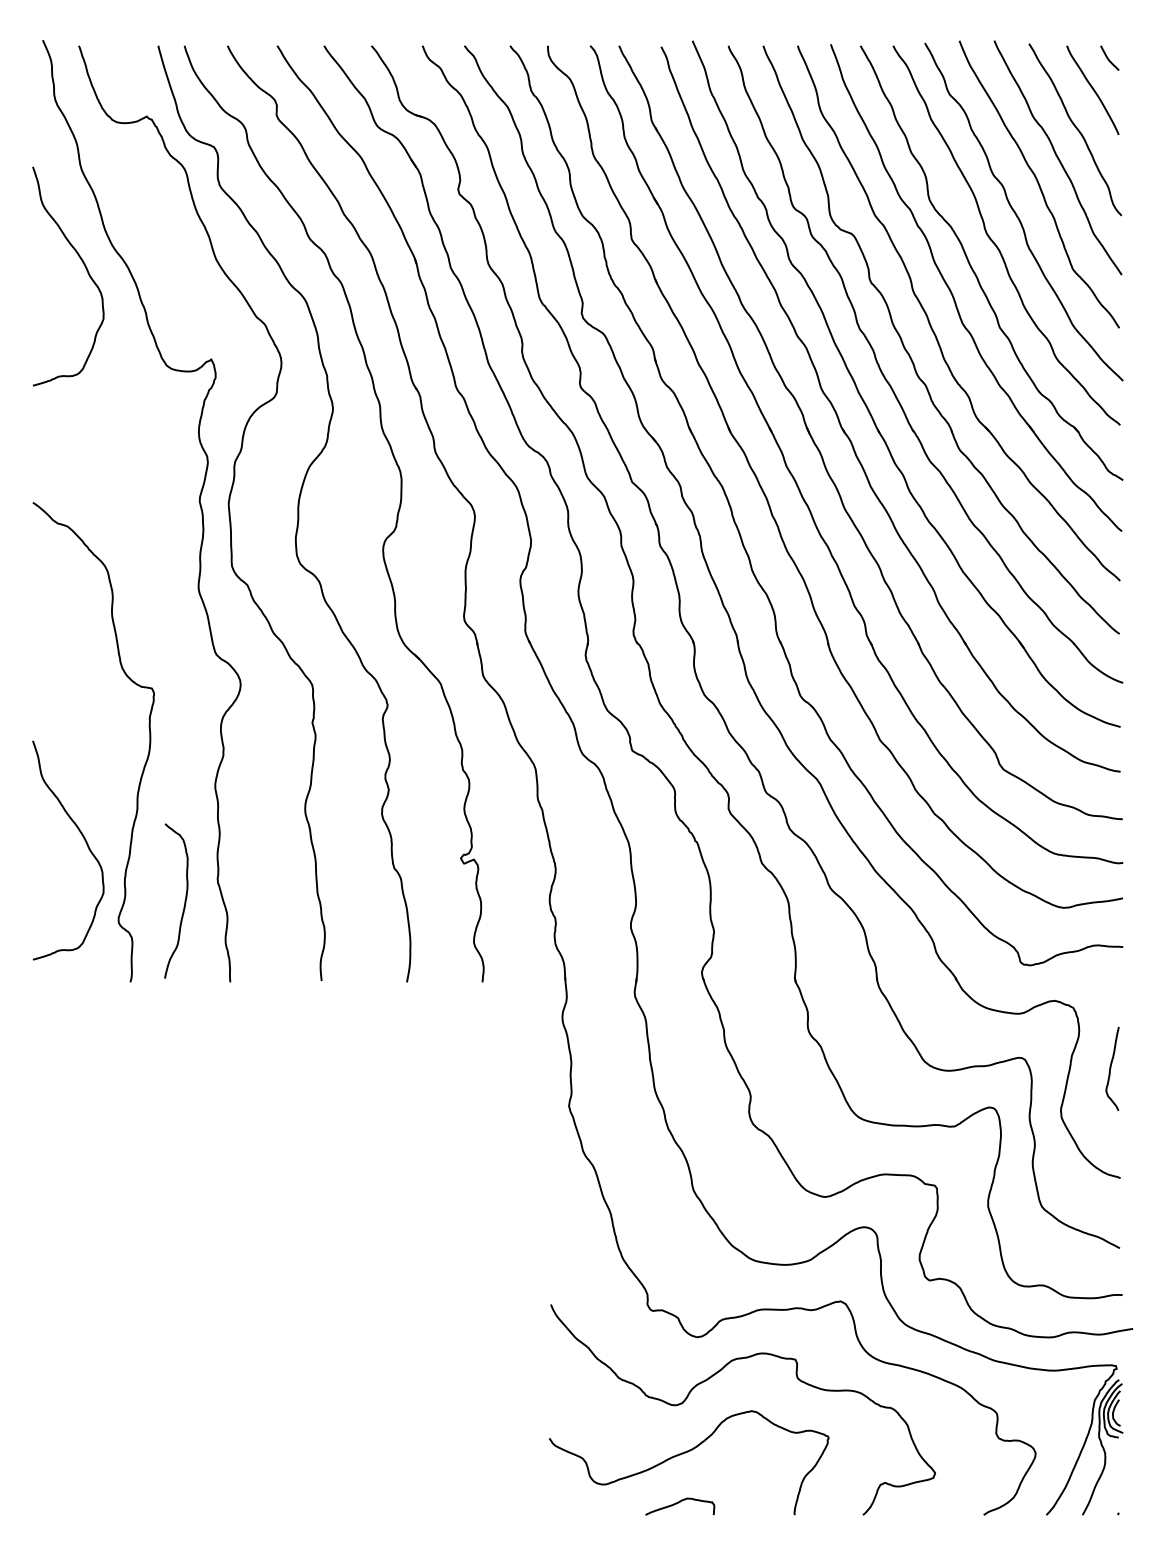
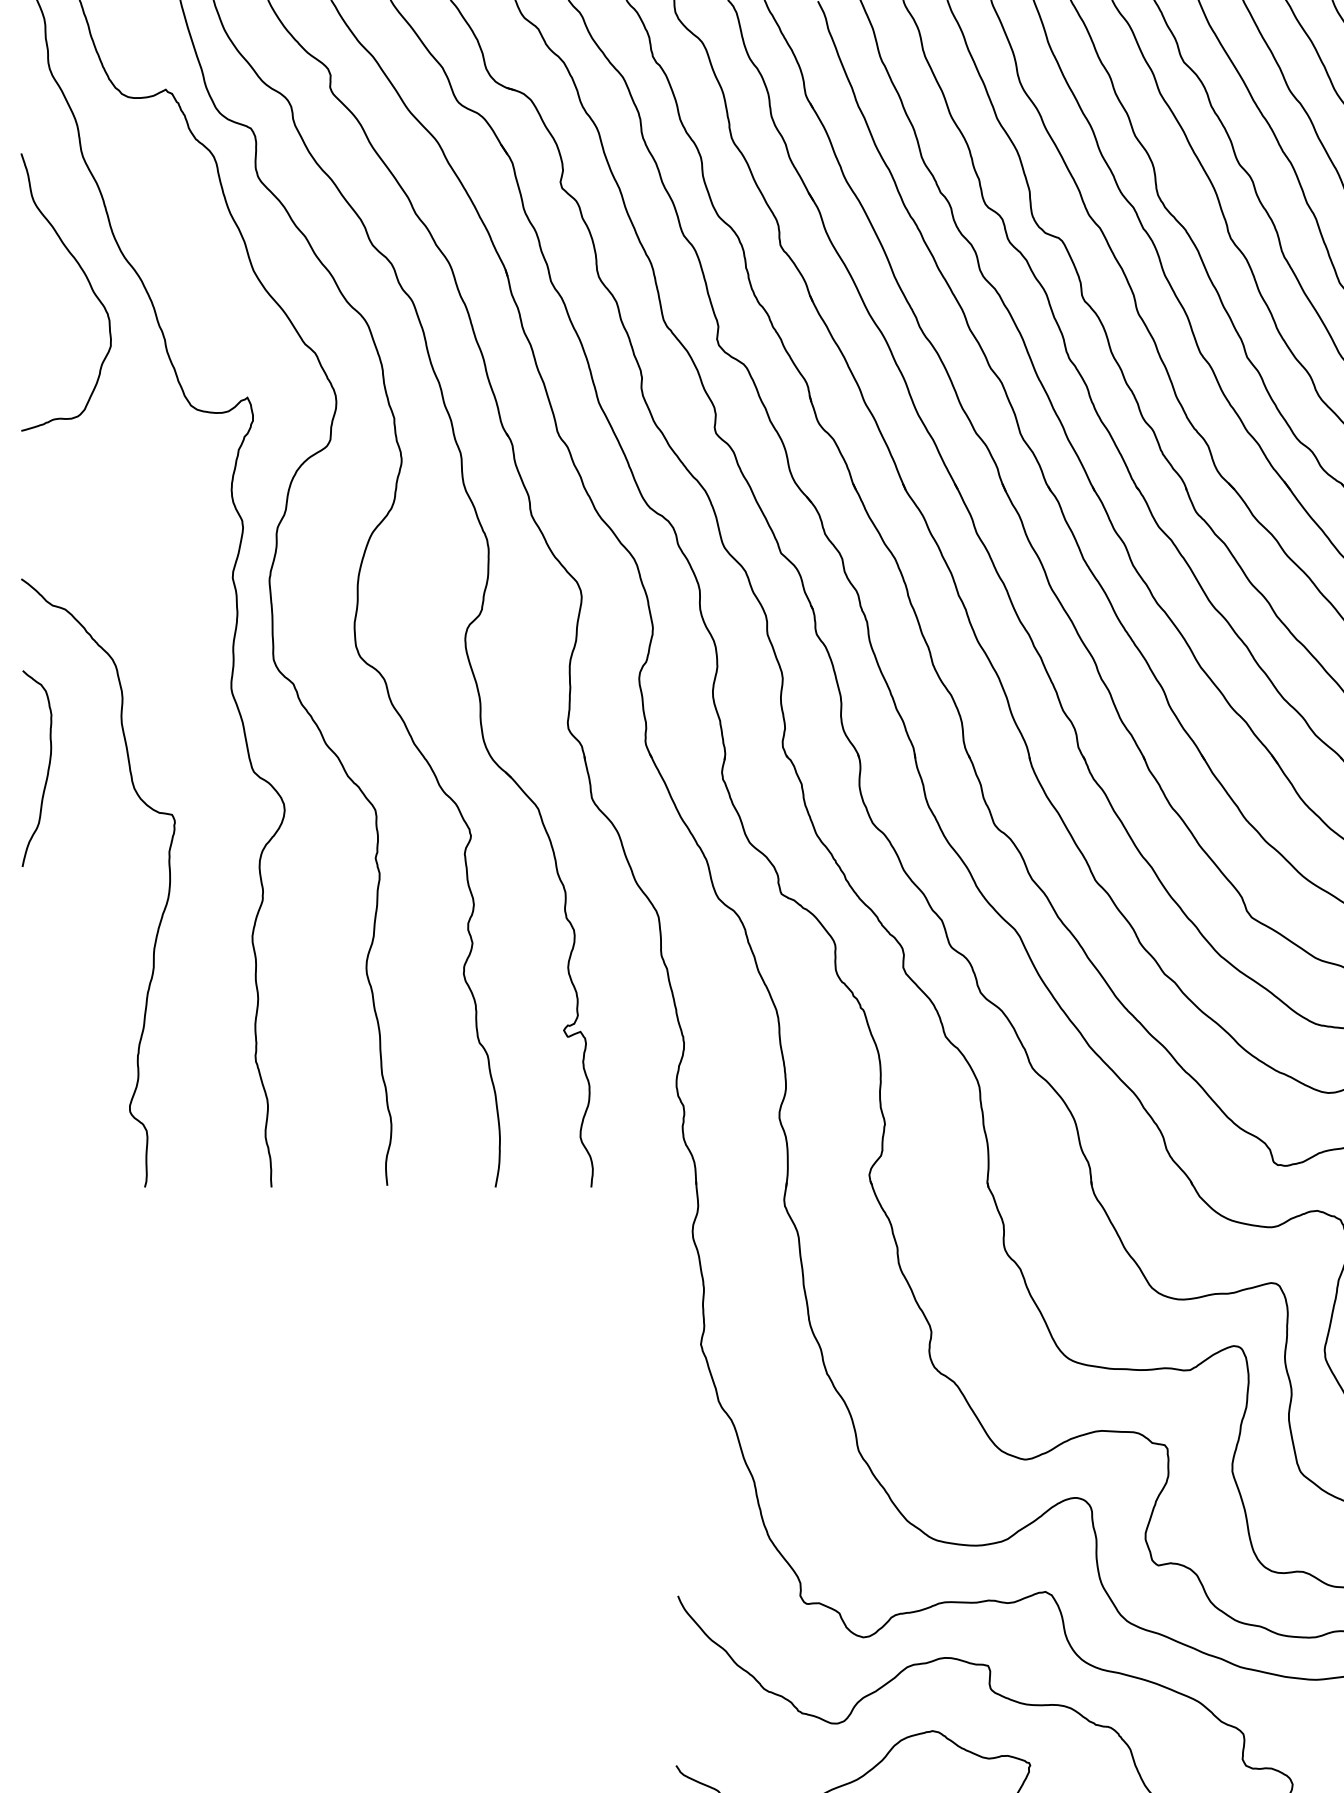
curve: (86, 845) -> (89, 1013), removed
curve: (184, 900) -> (47, 767), moved

